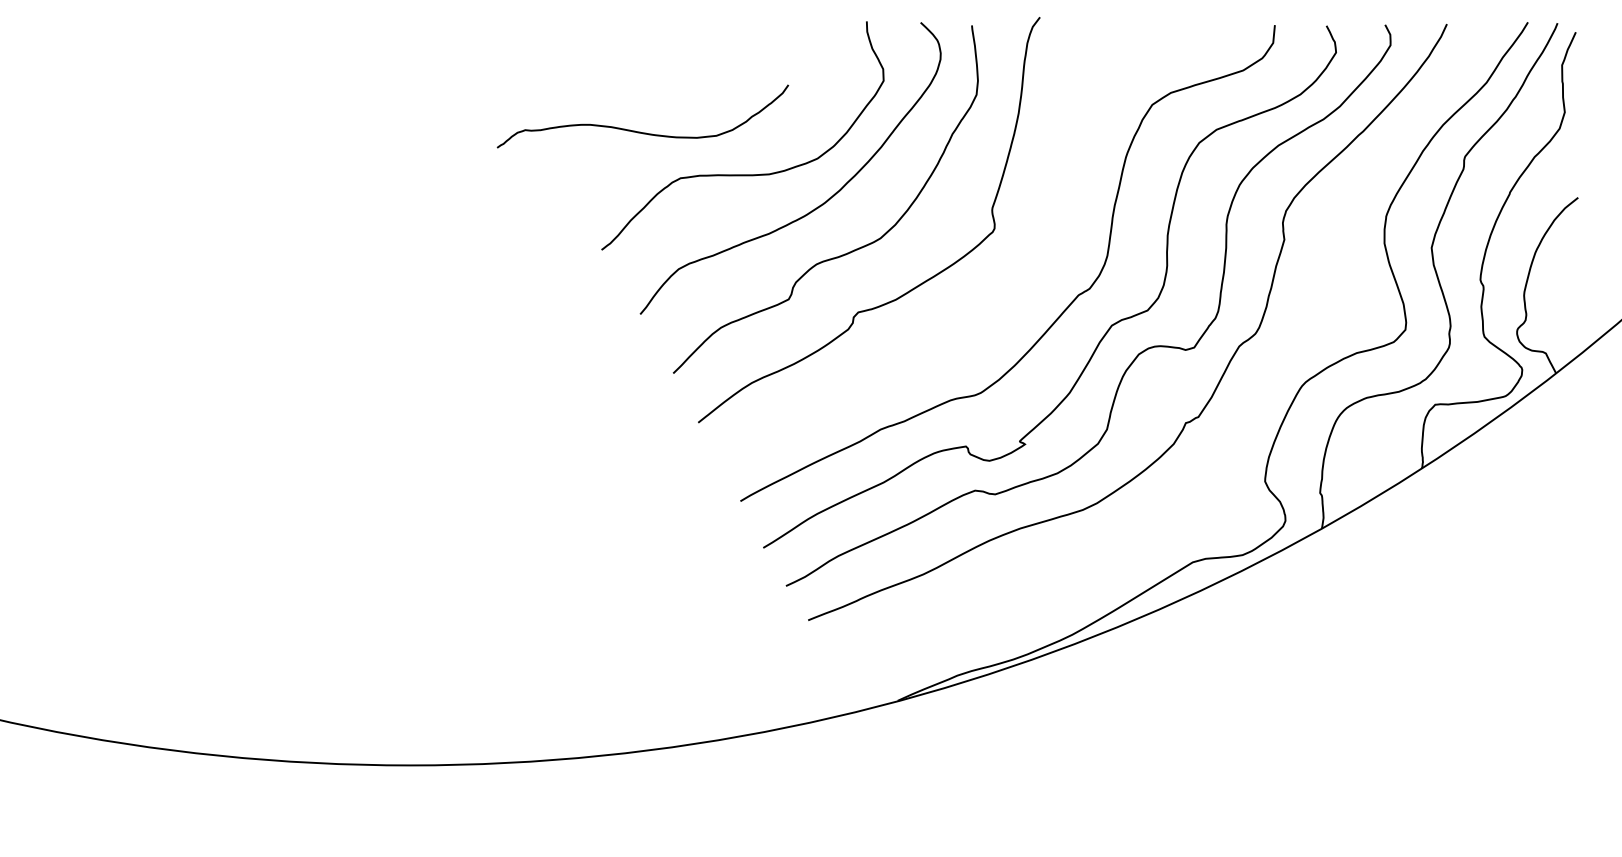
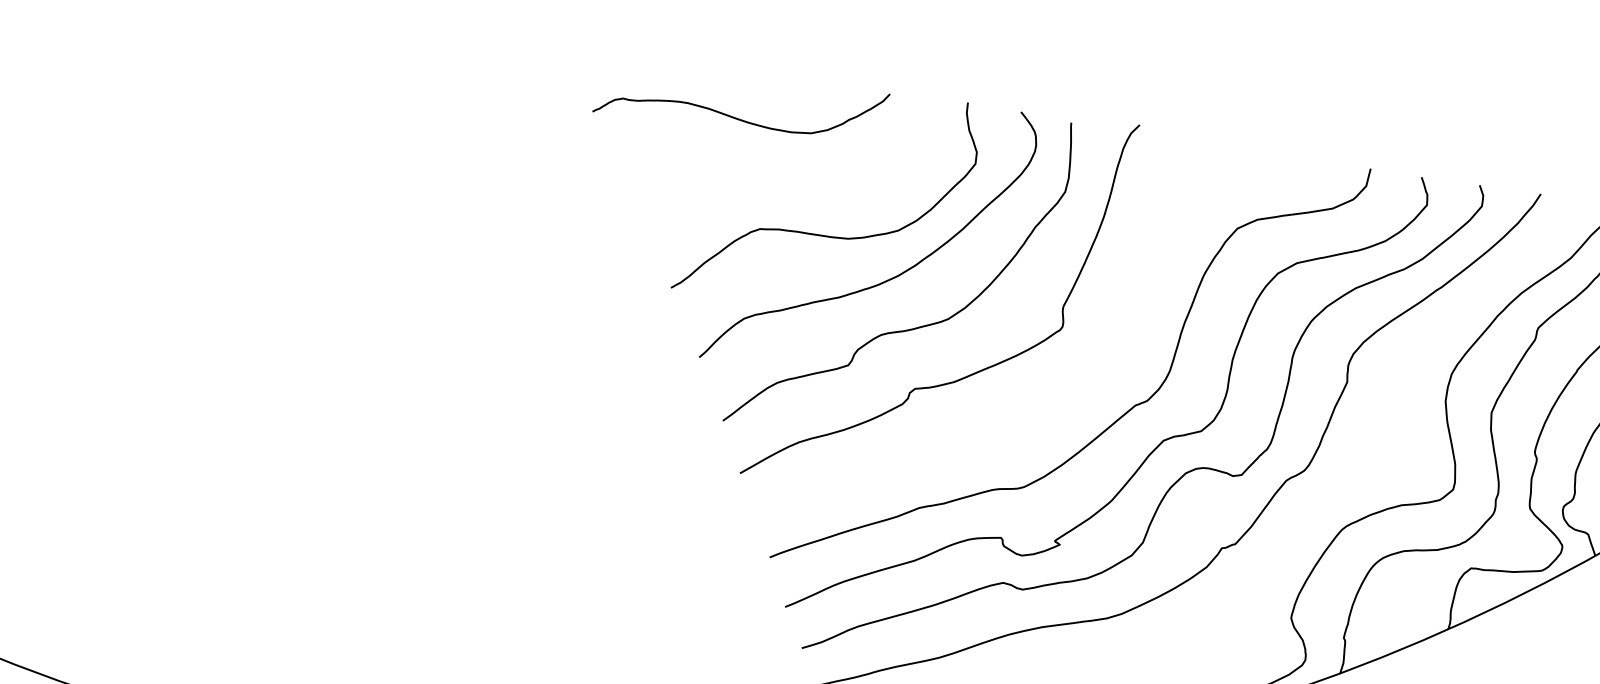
curve: (640, 131) -> (736, 117), moved

